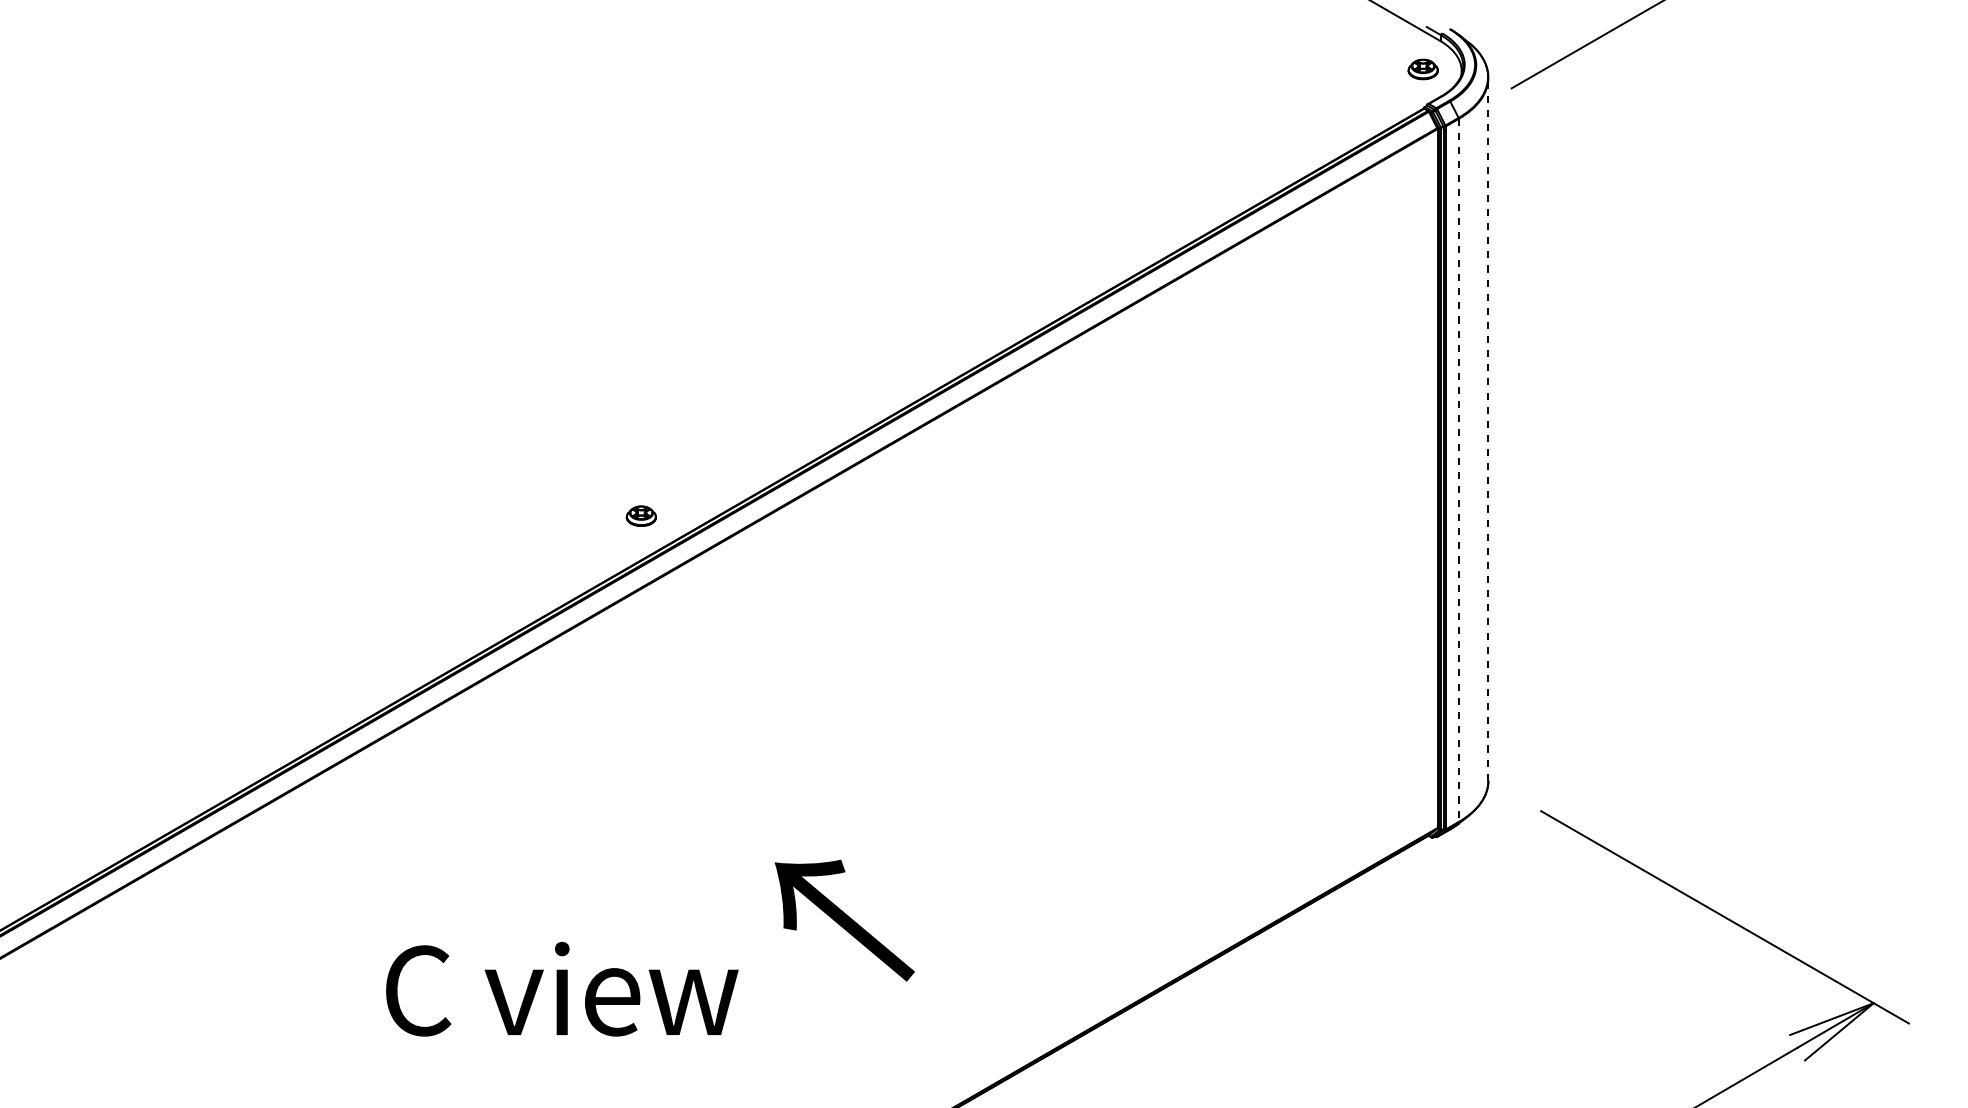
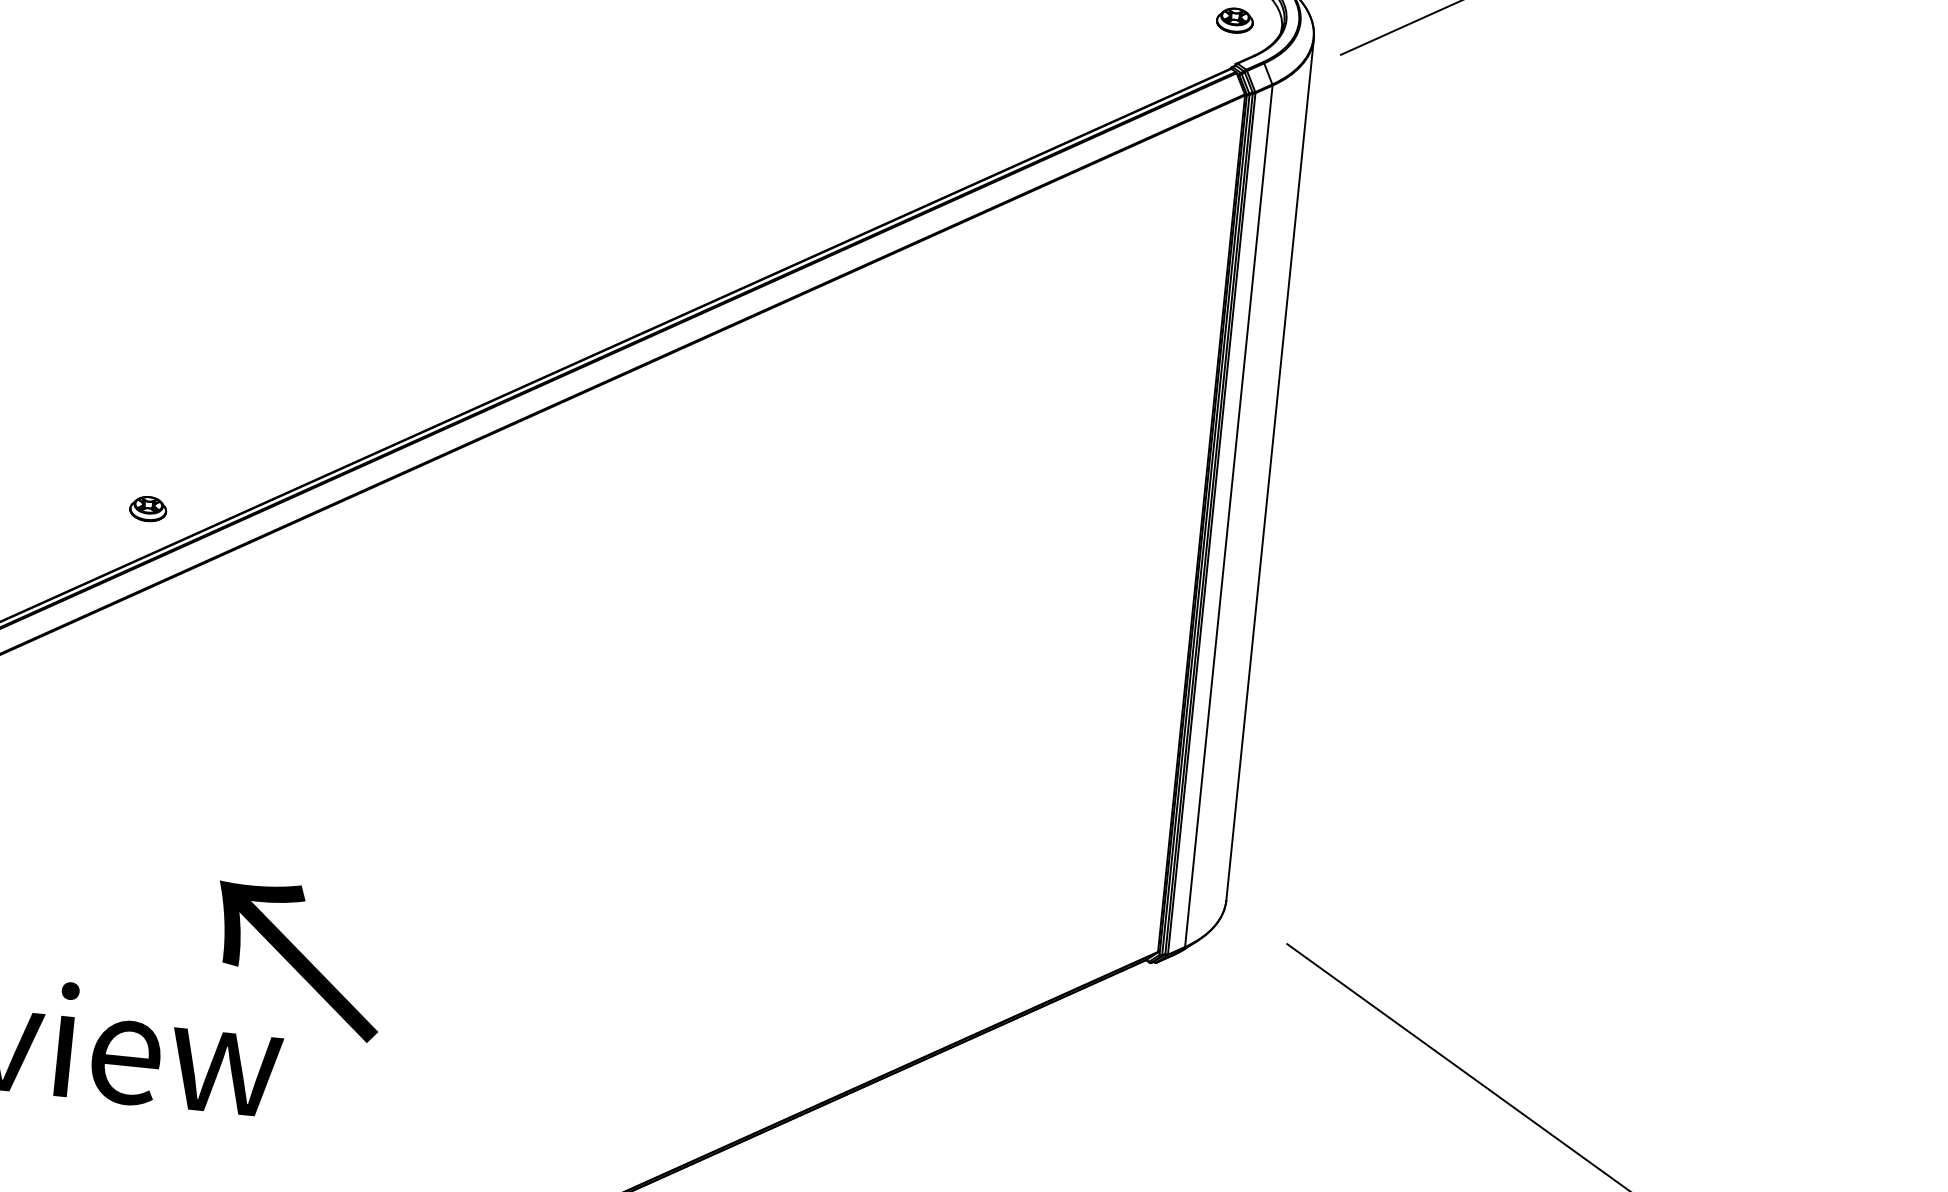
line: (1488, 429) -> (1270, 469), dashed -> solid
line: (1458, 470) -> (1228, 516), dashed -> solid
part: (640, 515) -> (147, 508), moved
text: (844, 920) -> (298, 960), moved

